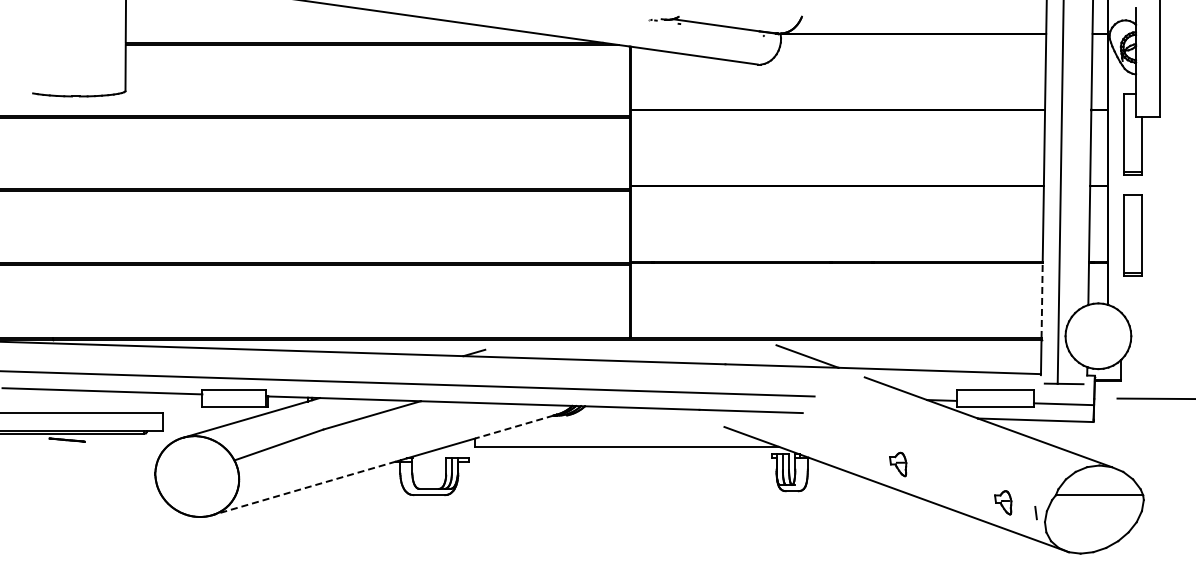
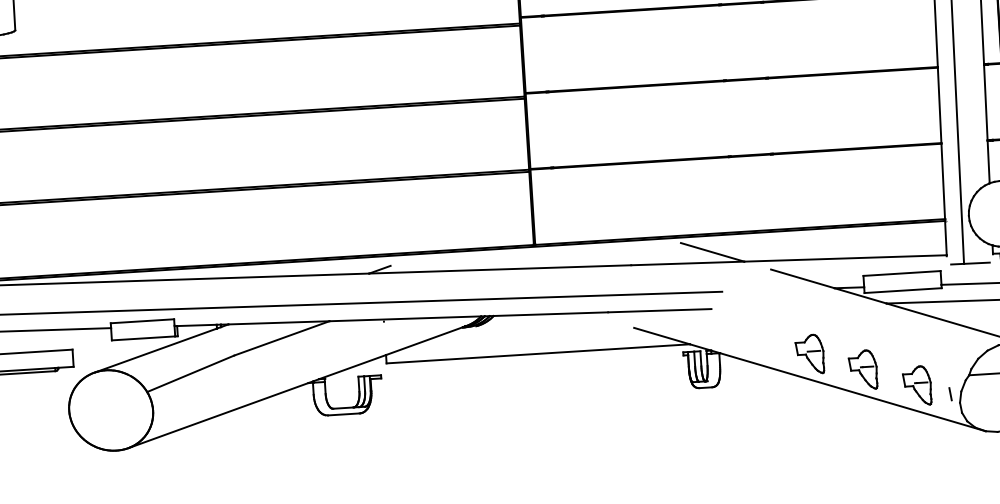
line: (1042, 300) -> (943, 181), dashed -> solid
line: (514, 427) -> (424, 341), dashed -> solid
part: (897, 464) -> (809, 354), size x1.67
part: (949, 483) -> (862, 370), added
line: (304, 488) -> (218, 415), dashed -> solid
part: (1002, 502) -> (916, 385), size x1.67

